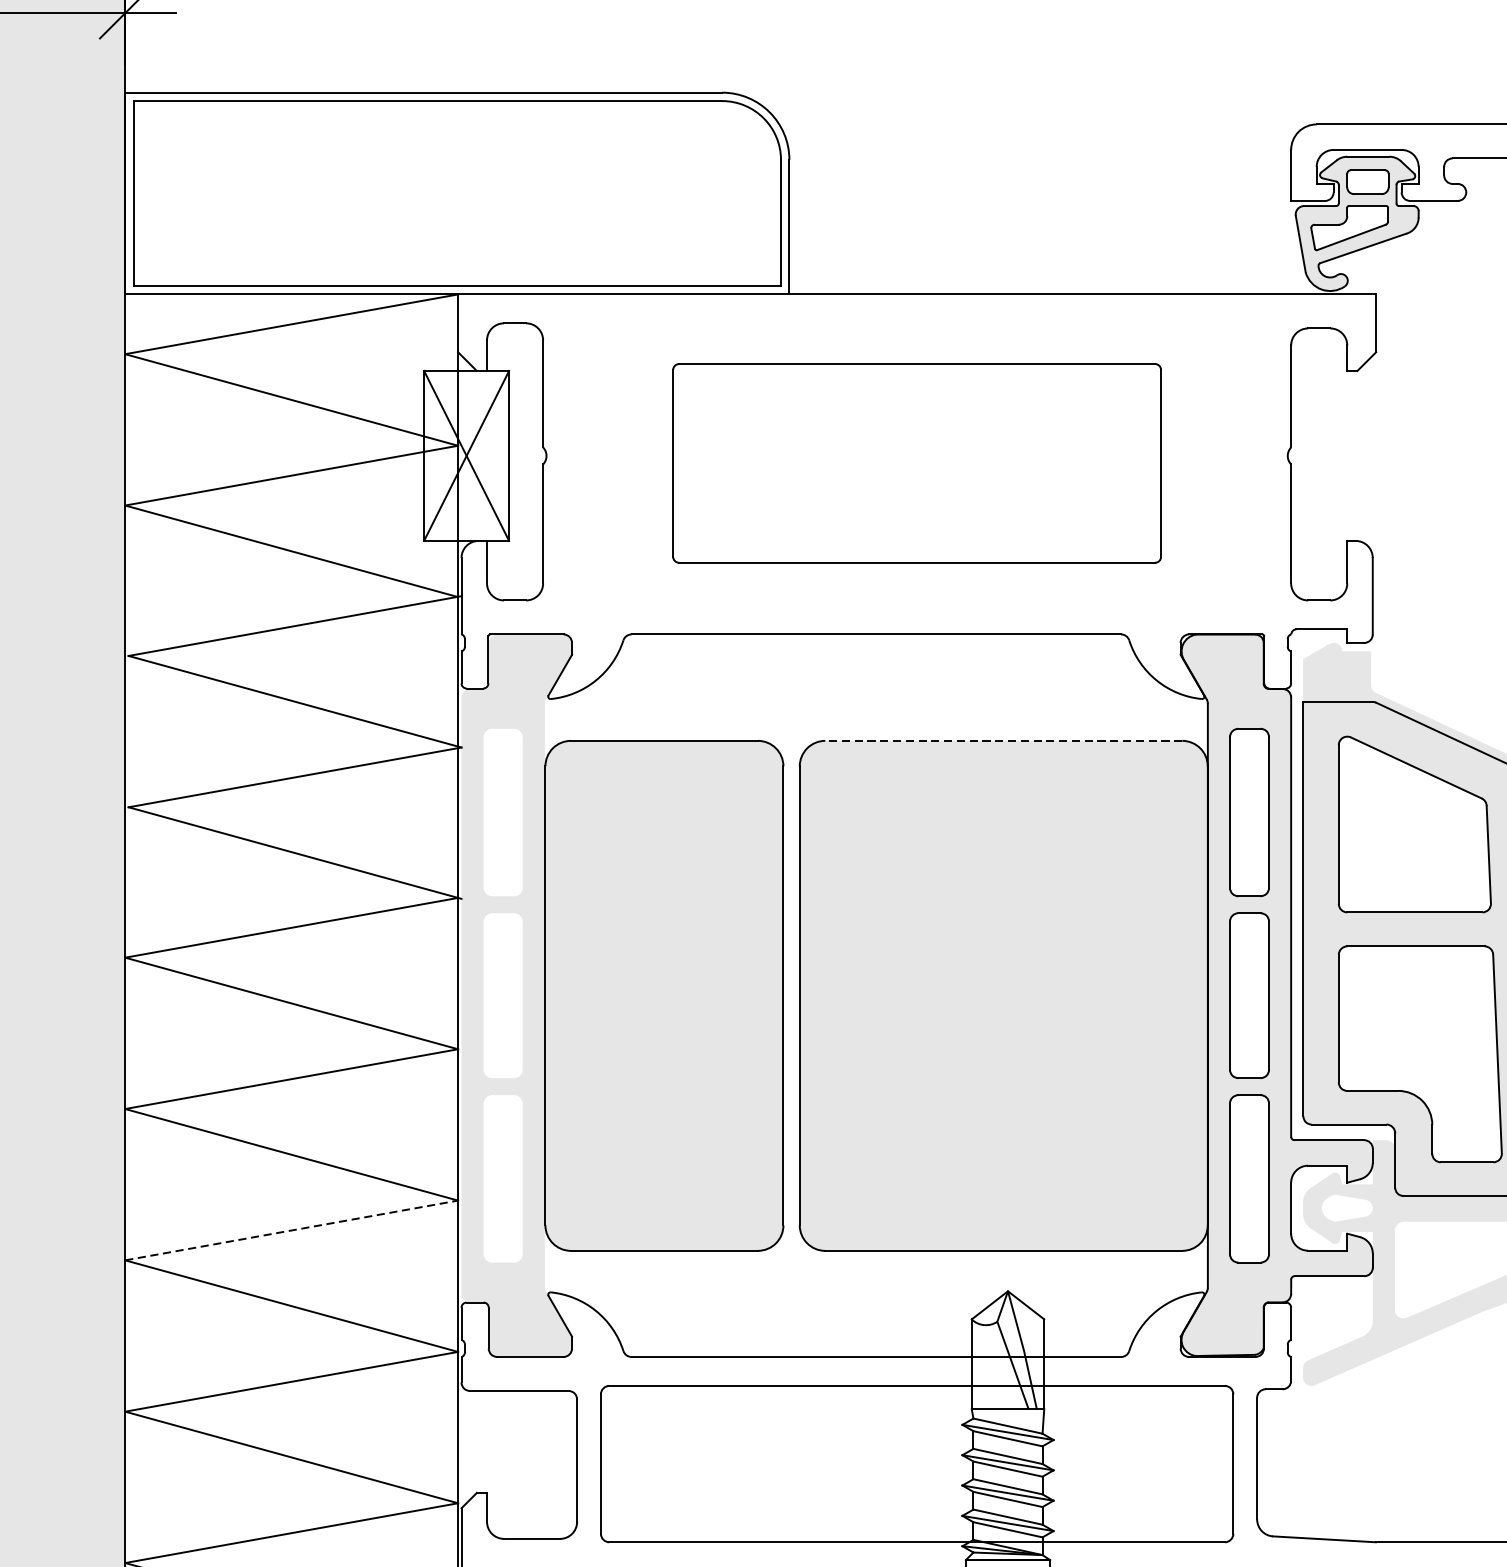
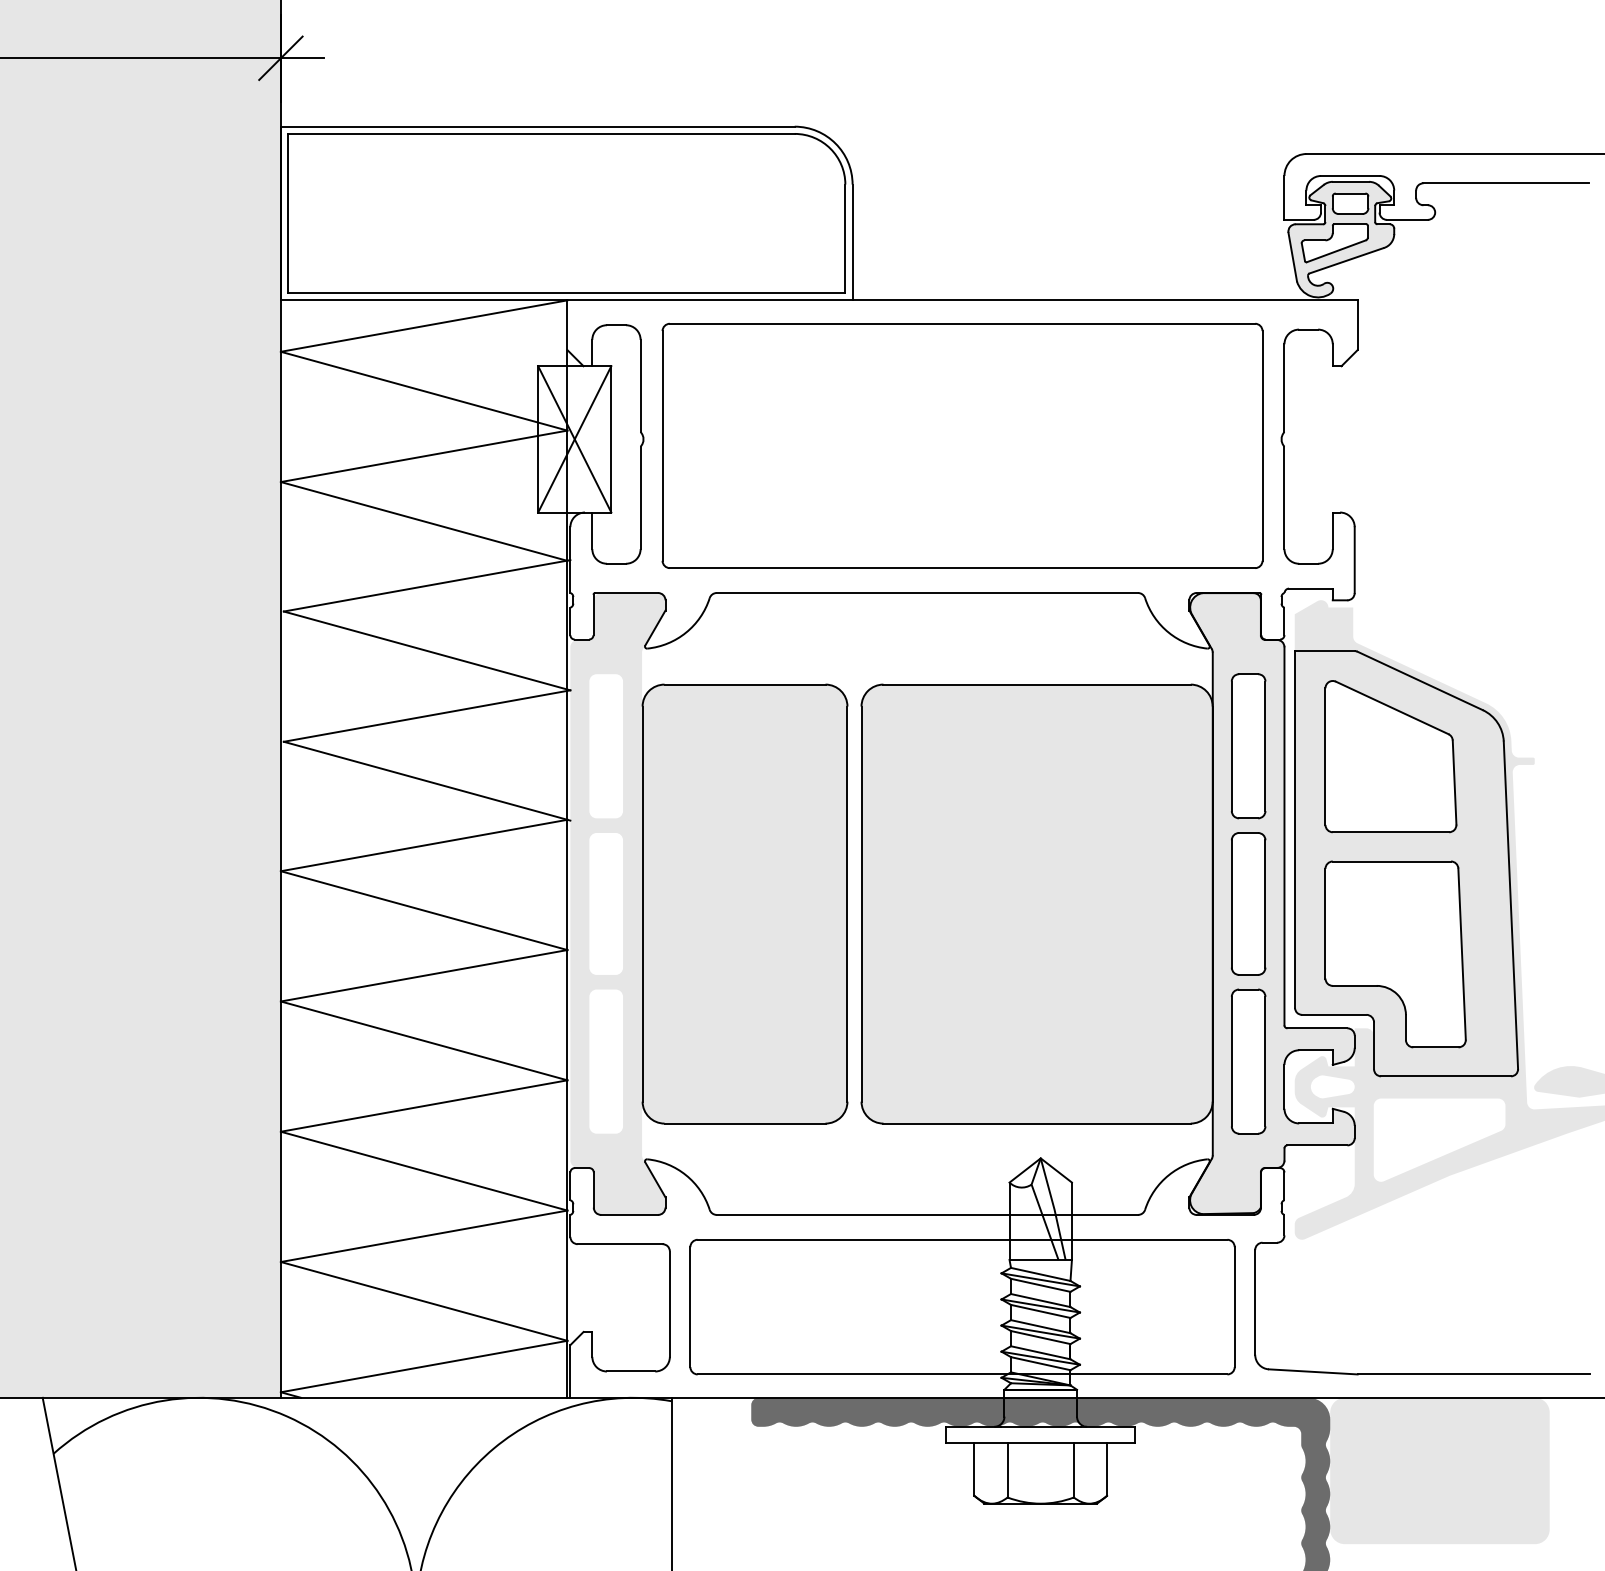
part: (917, 463) -> (962, 445), size x1.43
line: (1004, 740) -> (1037, 684), dashed -> solid
line: (292, 1231) -> (424, 1106), dashed -> solid

